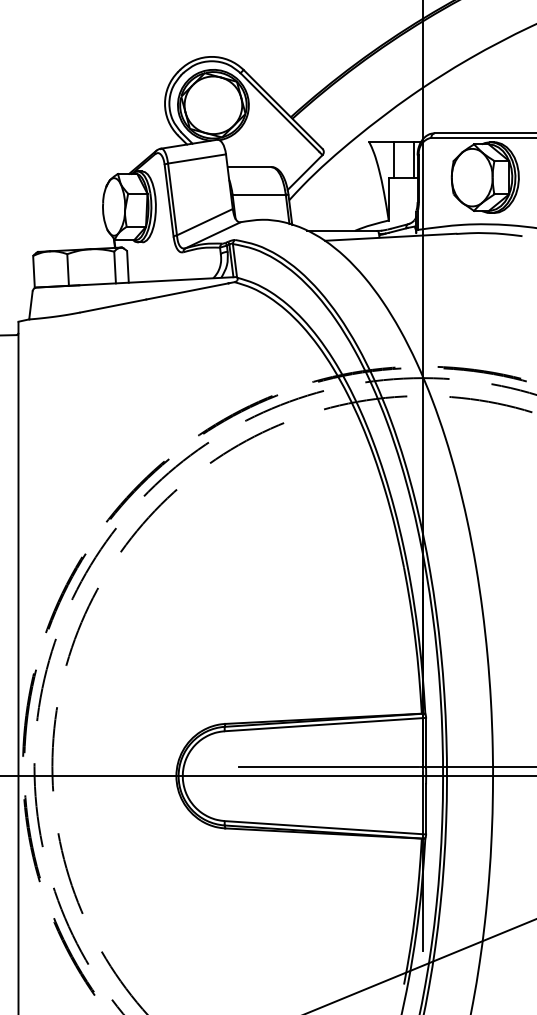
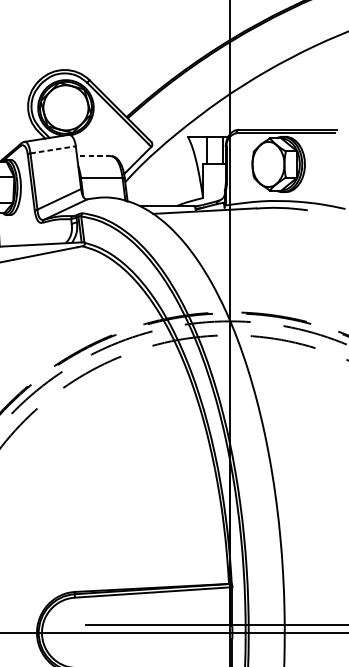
line: (197, 158) -> (53, 149), solid -> dashed
line: (249, 167) -> (94, 156), solid -> dashed

